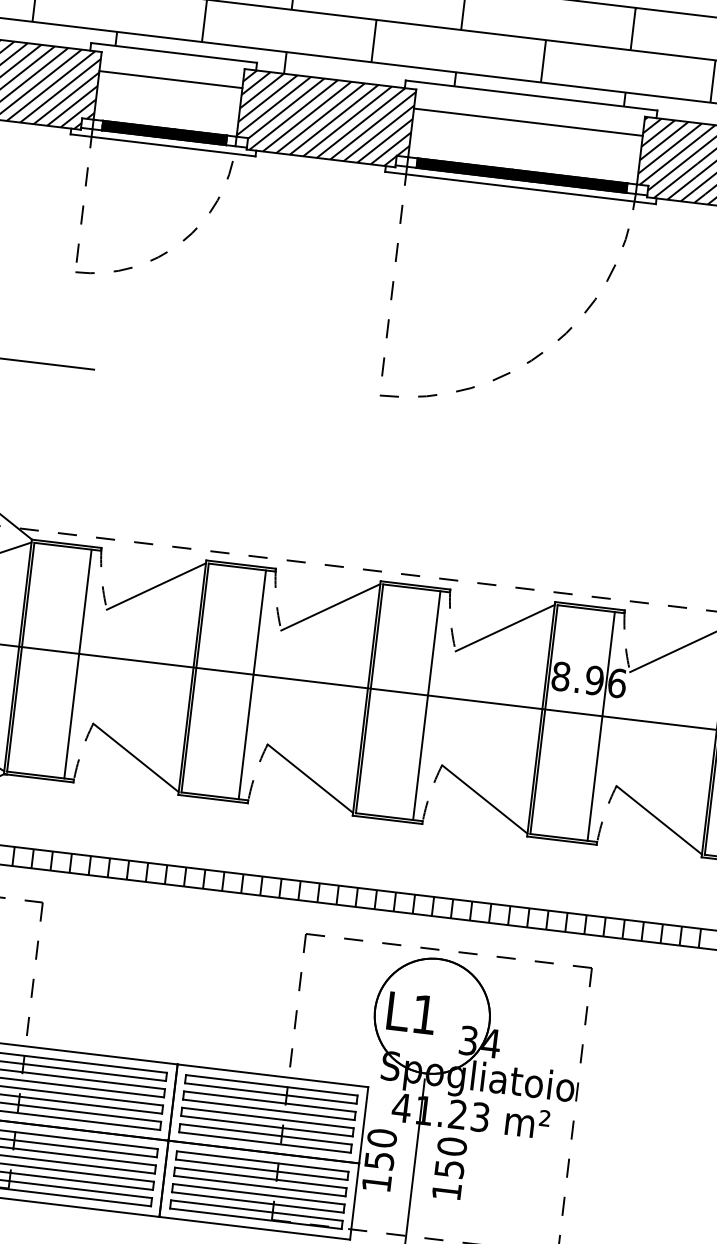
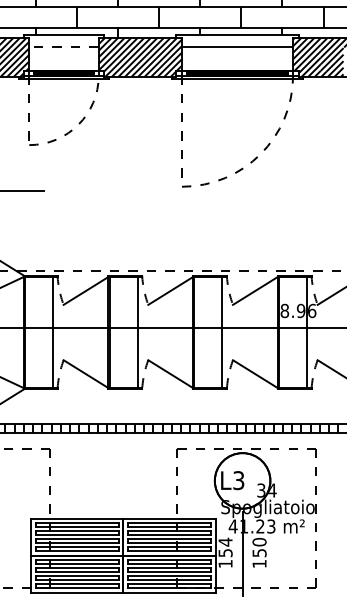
line: (171, 79) -> (64, 47), solid -> dashed
text: (423, 1014) -> (238, 480), L1 -> L3
text: (382, 1136) -> (225, 541), 150 -> 154

